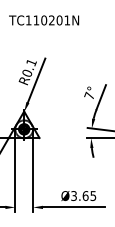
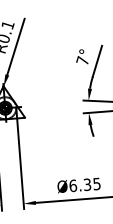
text: (79, 195) -> (79, 184), Ø3.65 -> Ø6.35

